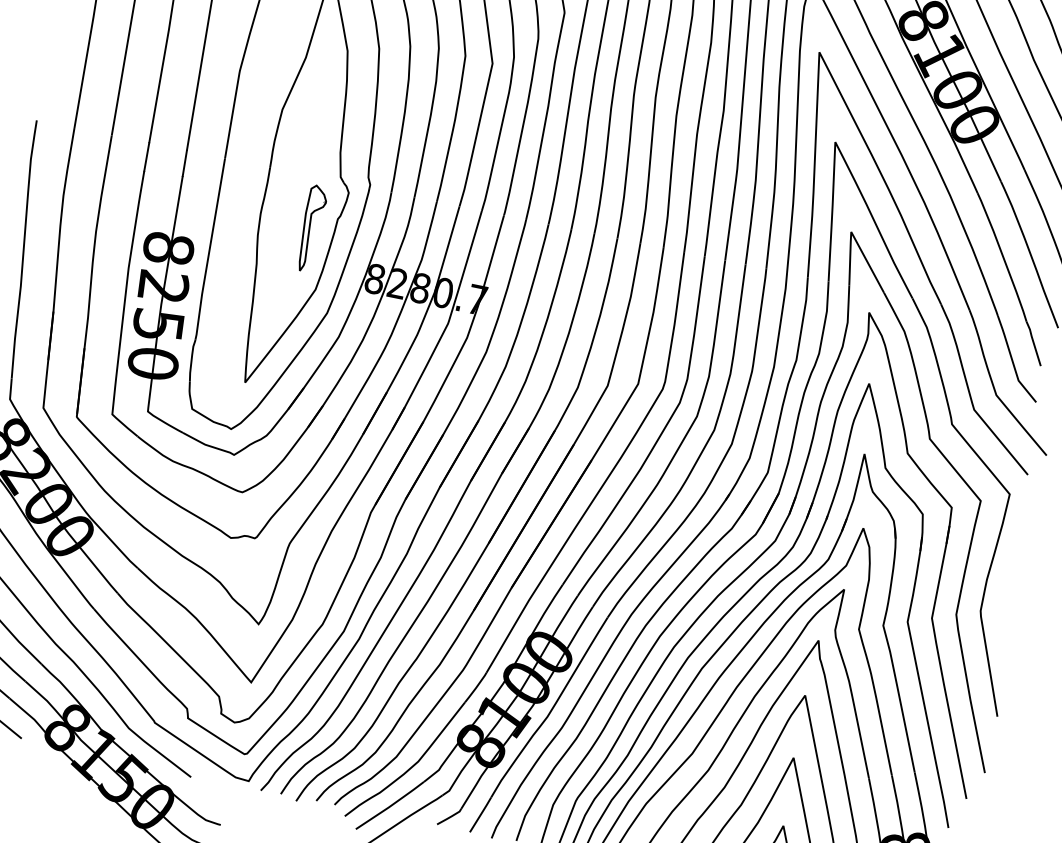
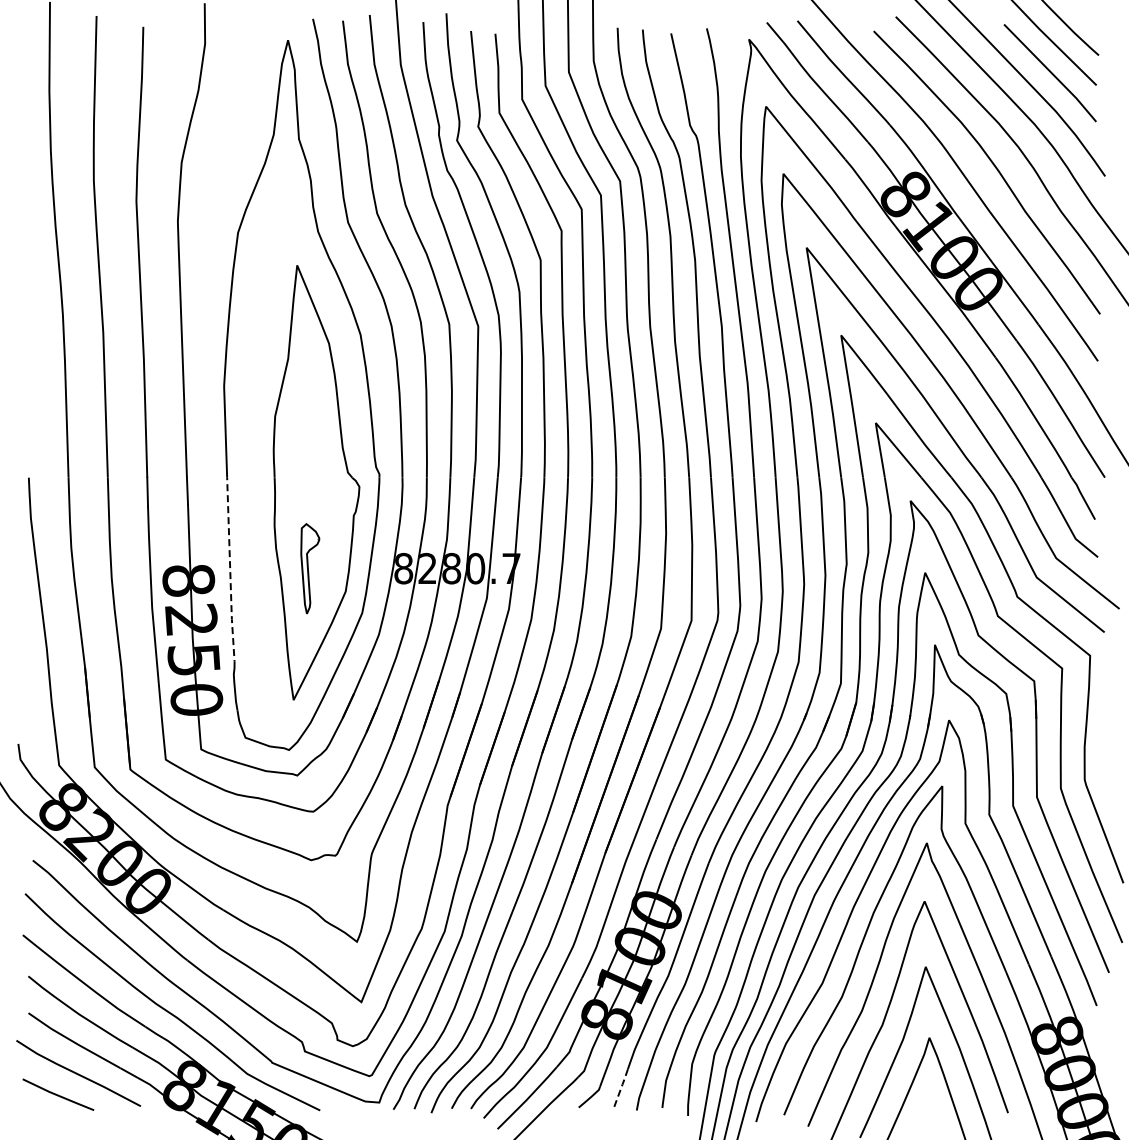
part: (311, 228) -> (310, 568), moved
line: (209, 250) -> (230, 573), solid -> dashed
line: (481, 814) -> (621, 1088), solid -> dashed

